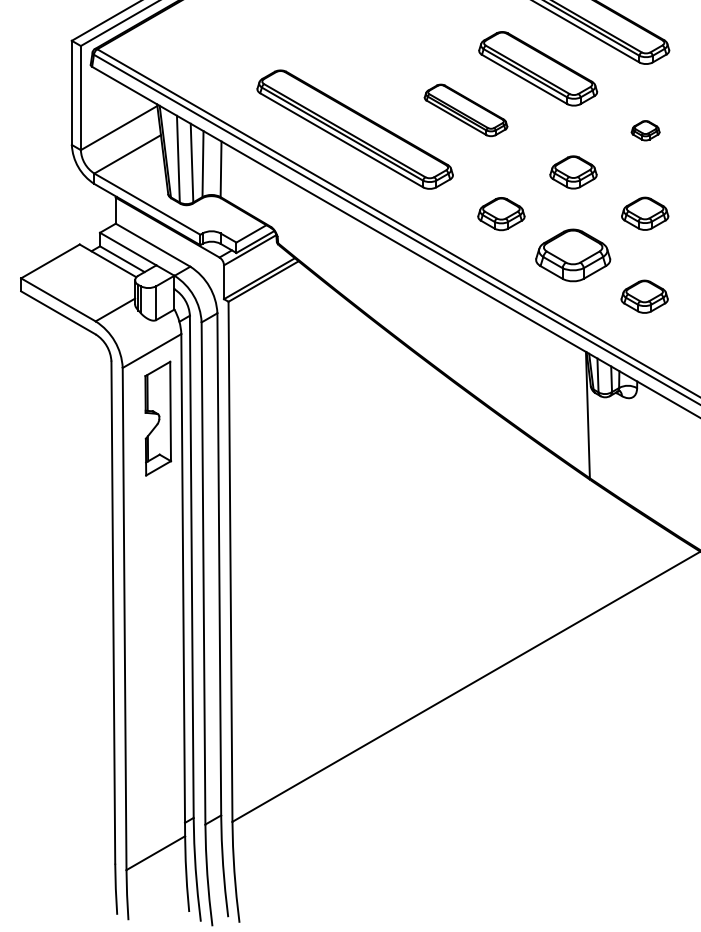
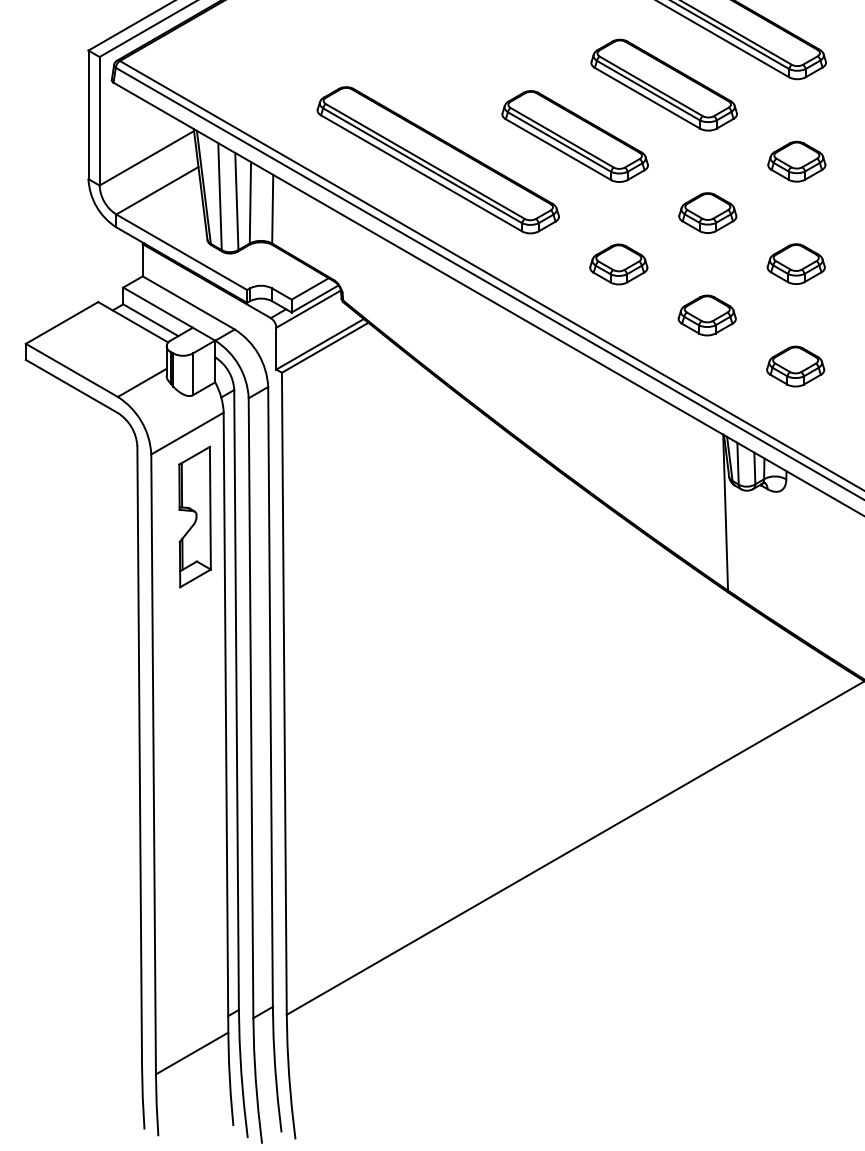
part: (465, 110) -> (574, 136), size x1.43
part: (645, 130) -> (796, 161), size x1.67
part: (572, 255) -> (706, 315), size x0.62

